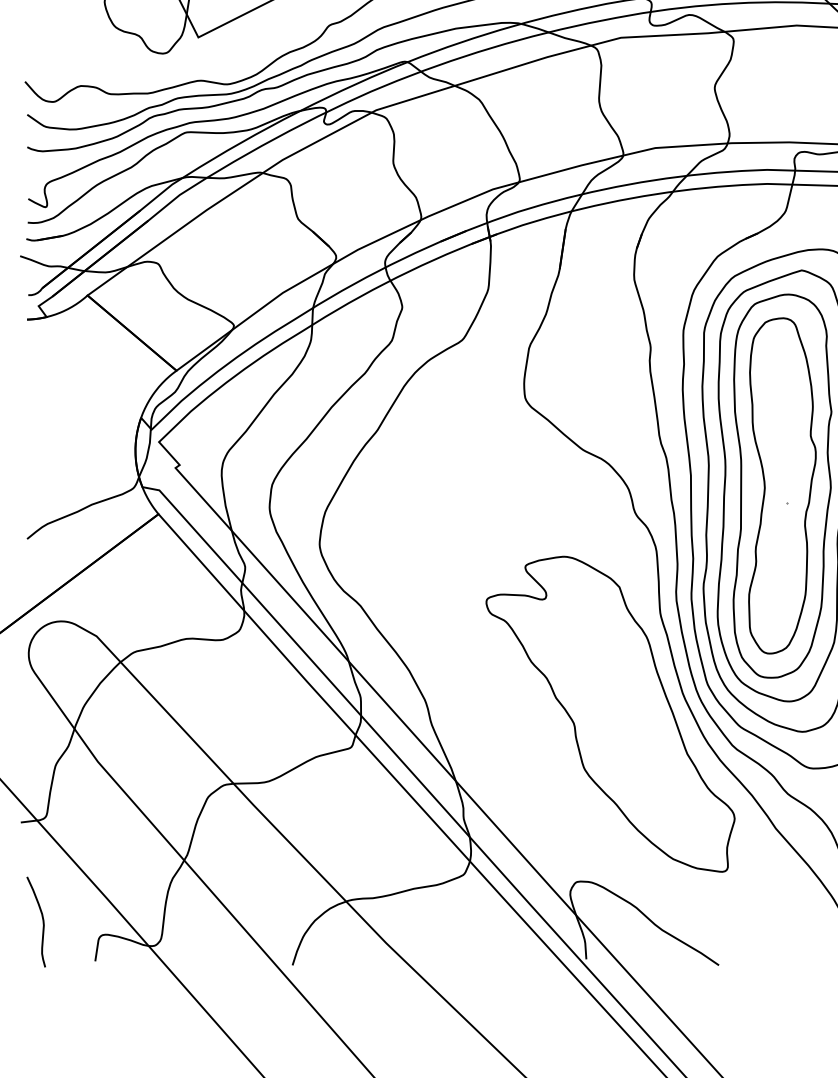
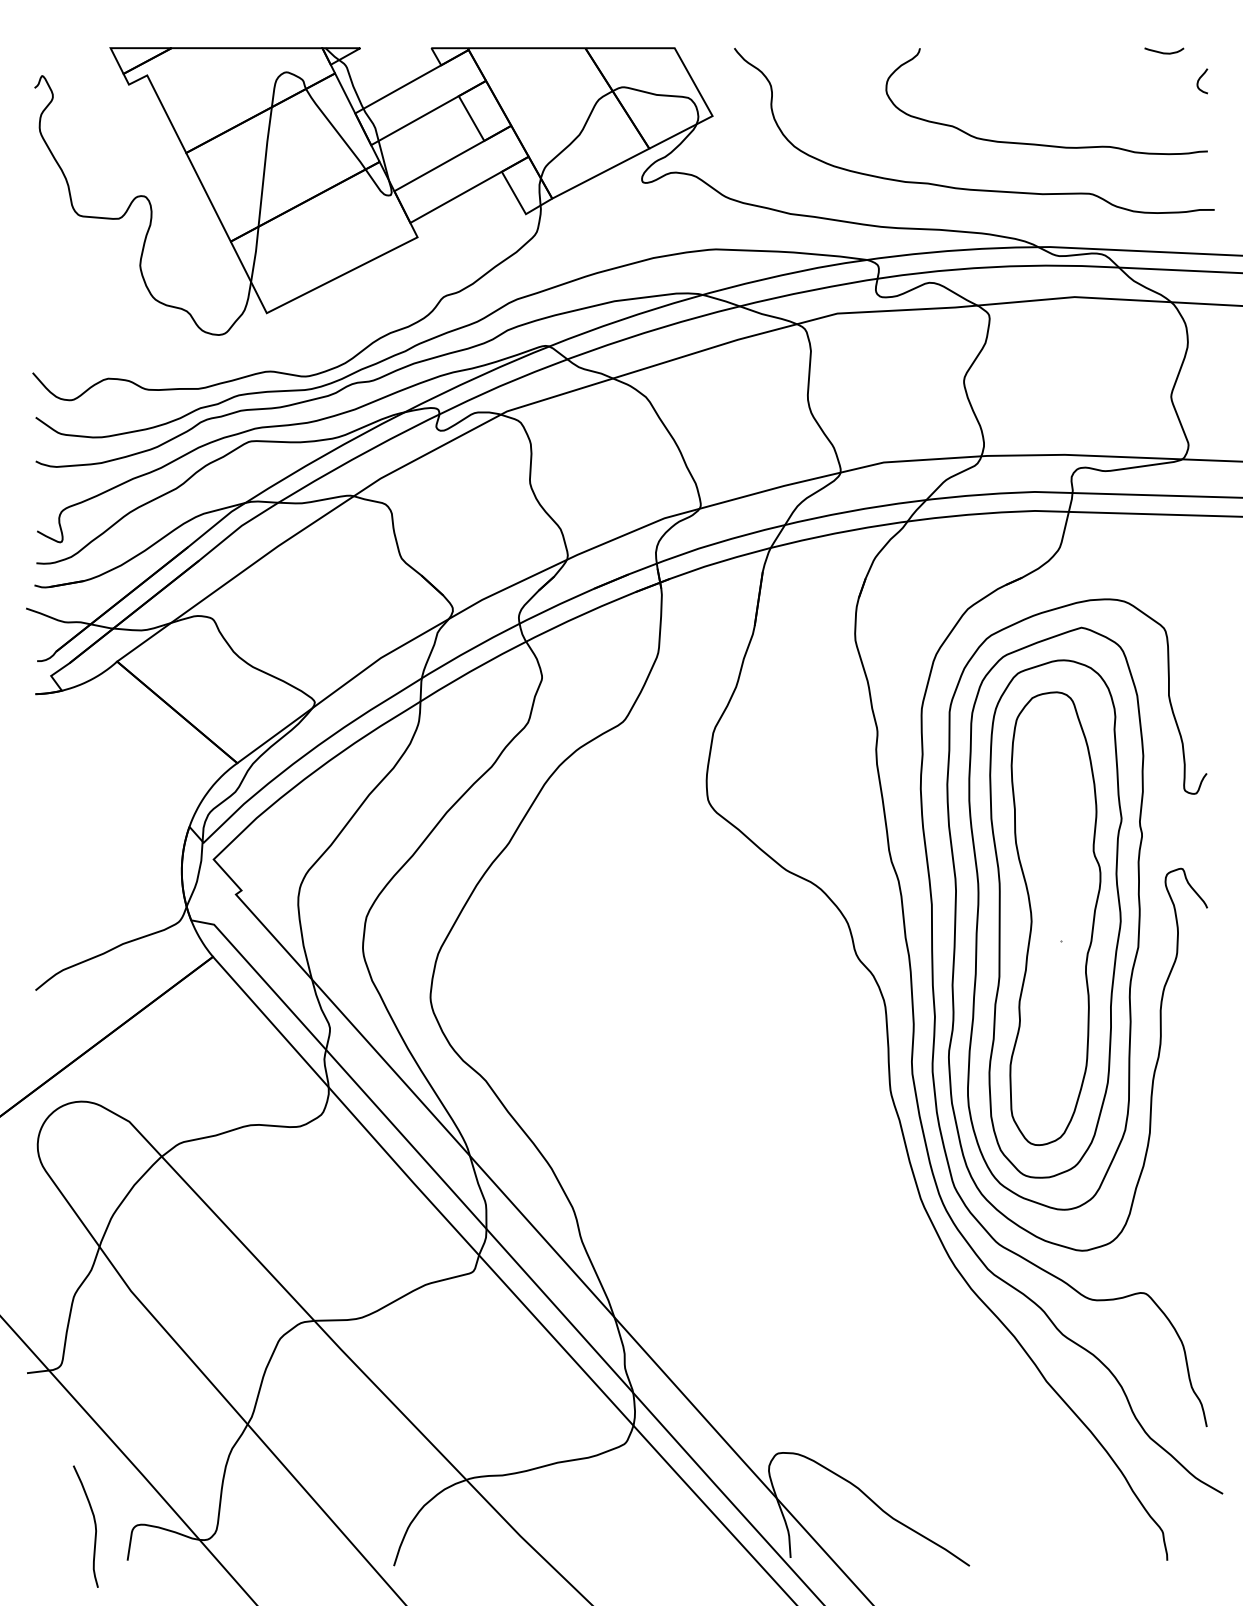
part: (609, 713) -> (822, 1226), removed
curve: (42, 921) -> (94, 1526), moved

